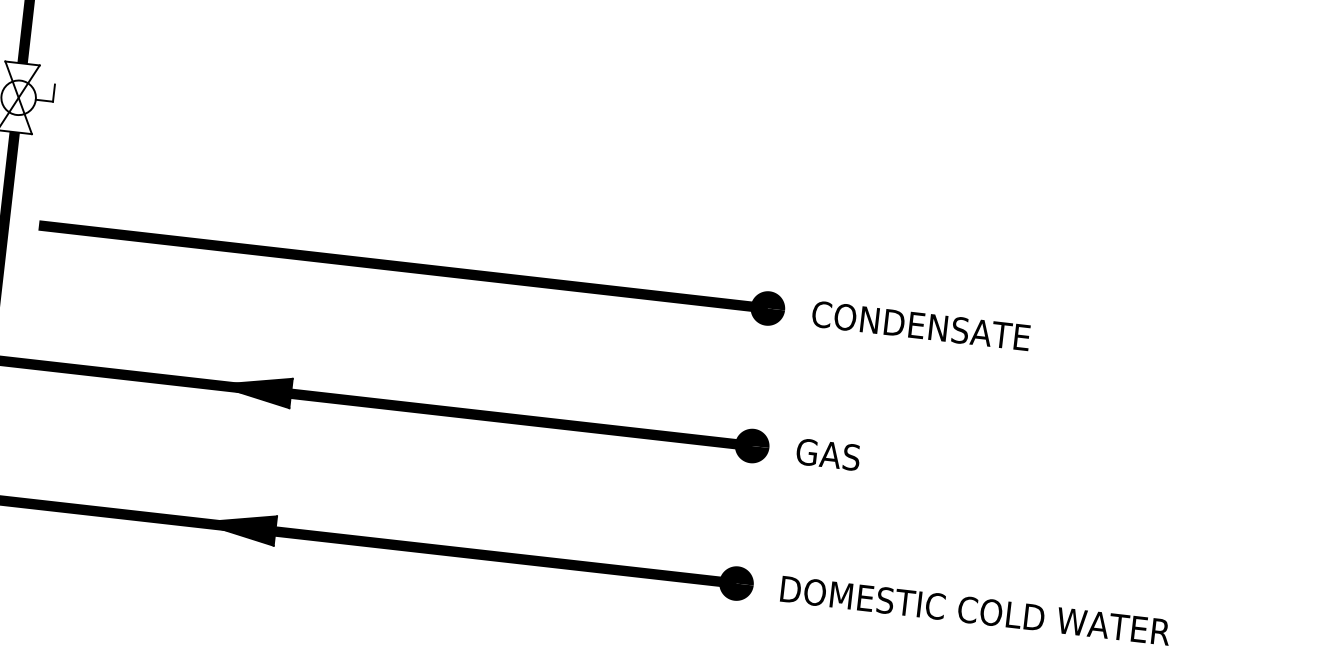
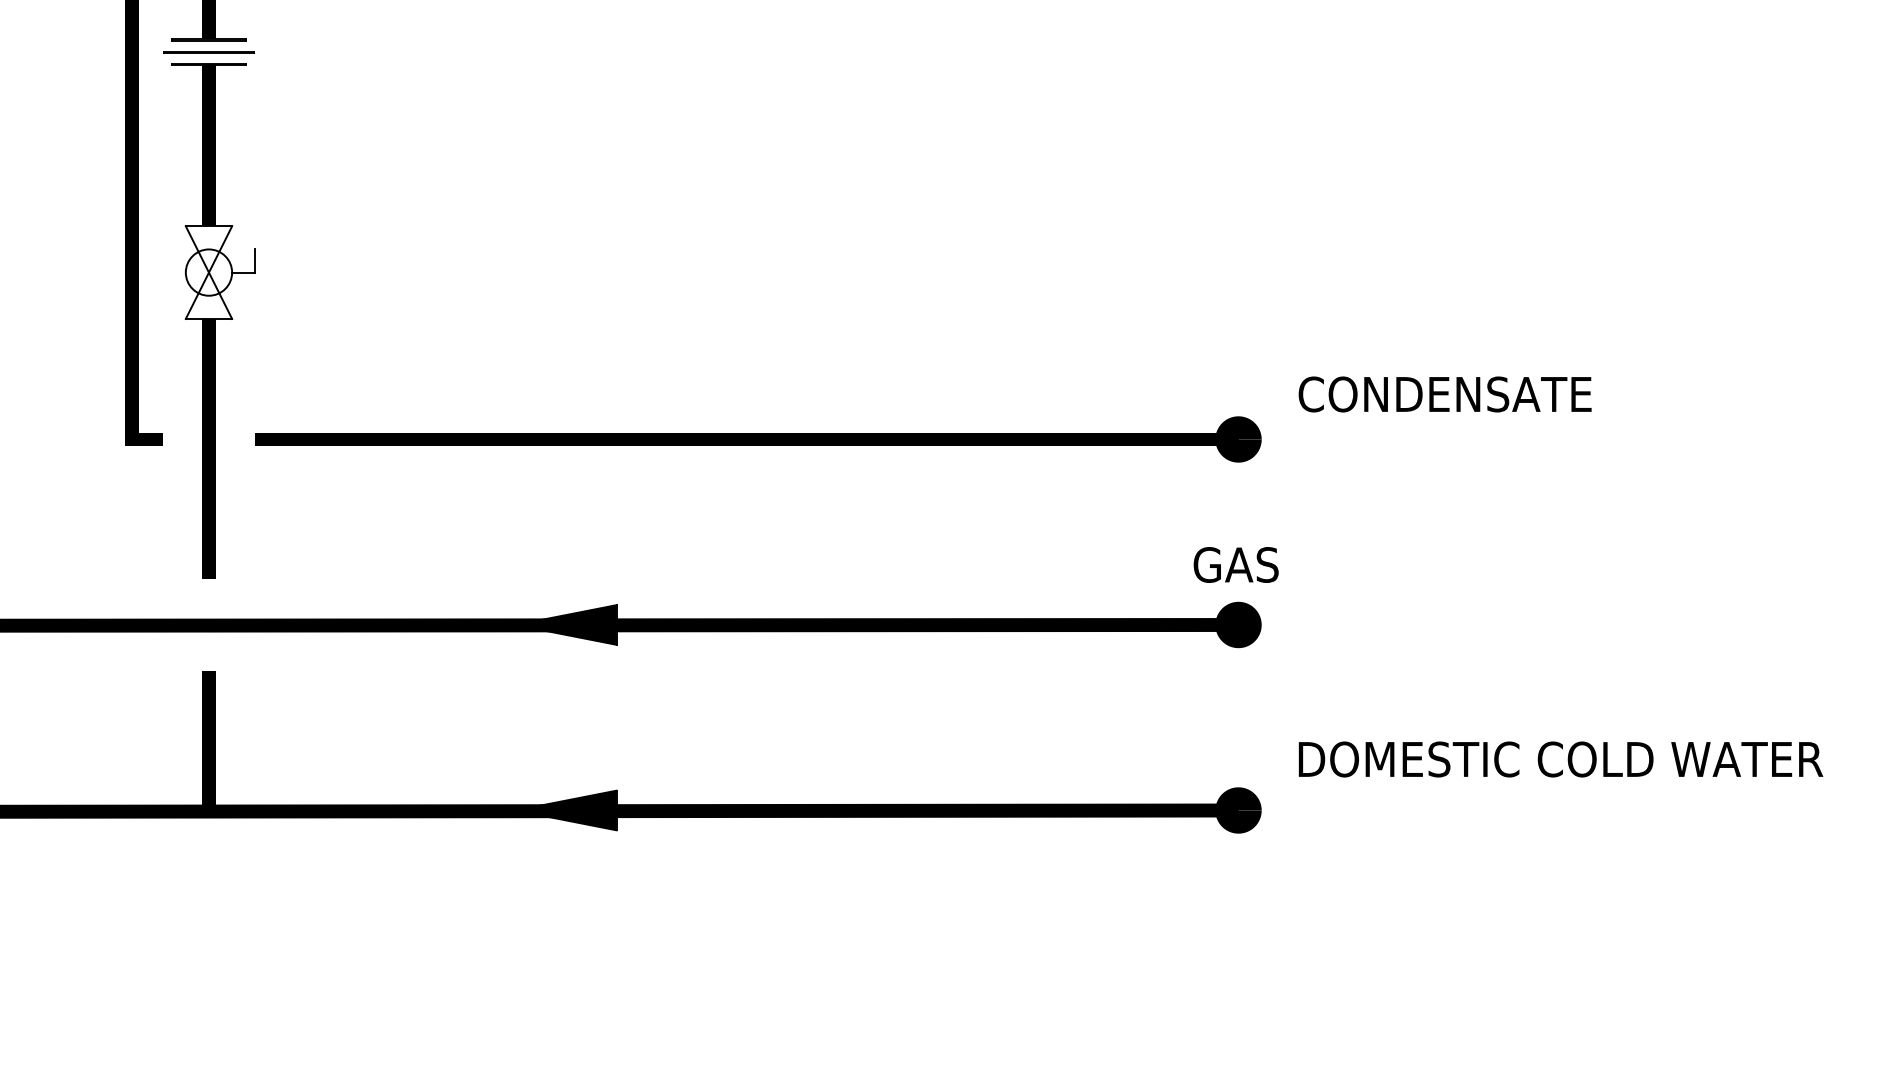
text: (920, 325) -> (1444, 394), moved
text: (827, 454) -> (1235, 564), moved
text: (975, 610) -> (1560, 759), moved

